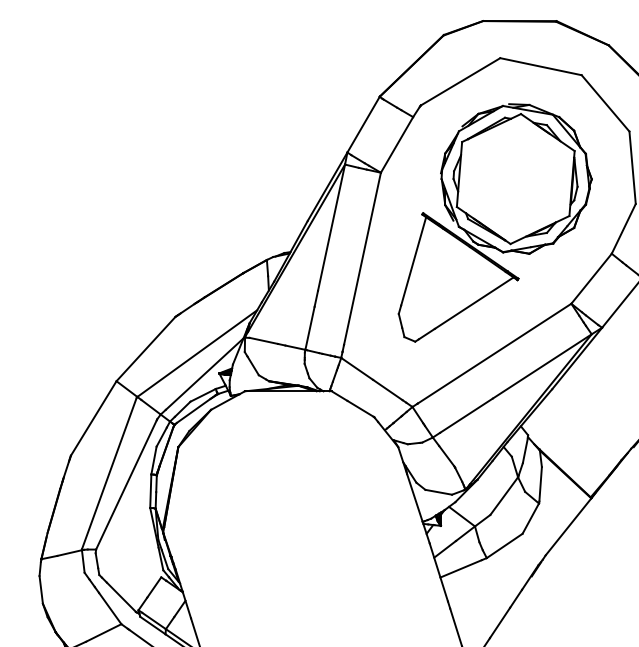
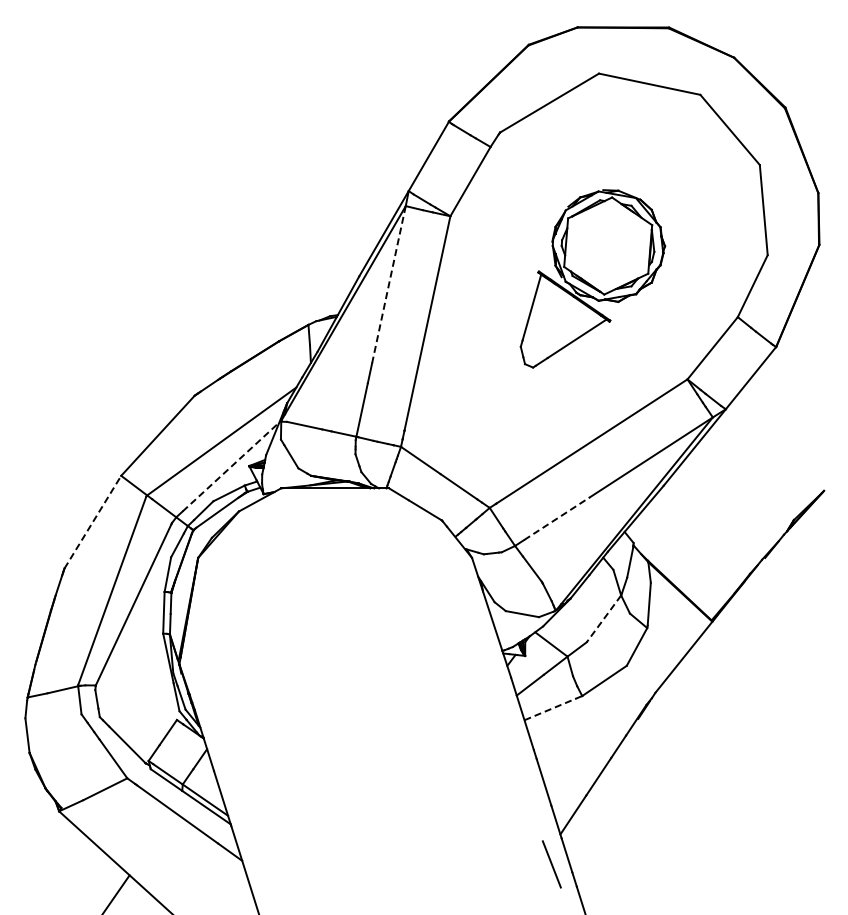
part: (495, 222) -> (592, 278), size x0.6
line: (331, 228) -> (388, 285), solid -> dashed
line: (205, 373) -> (231, 466), solid -> dashed
line: (466, 415) -> (557, 518), solid -> dashed
line: (94, 417) -> (93, 521), solid -> dashed
line: (503, 496) -> (603, 619), solid -> dashed
line: (461, 568) -> (550, 709), solid -> dashed

